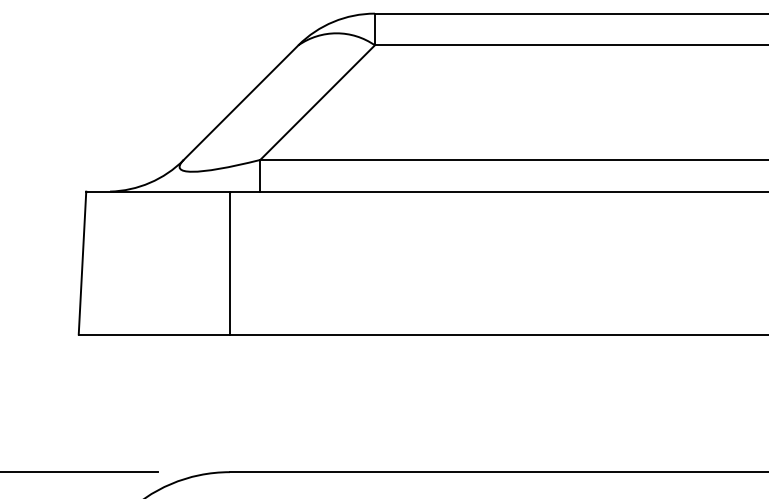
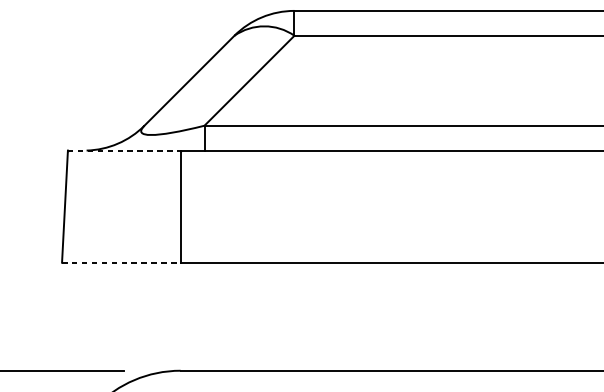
line: (158, 191) -> (124, 150), solid -> dashed
line: (154, 334) -> (121, 262), solid -> dashed

